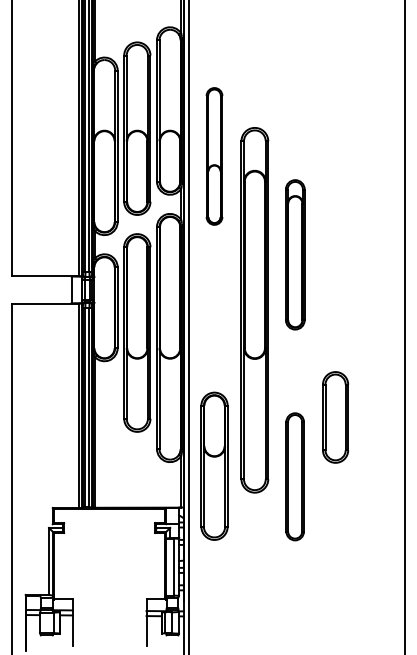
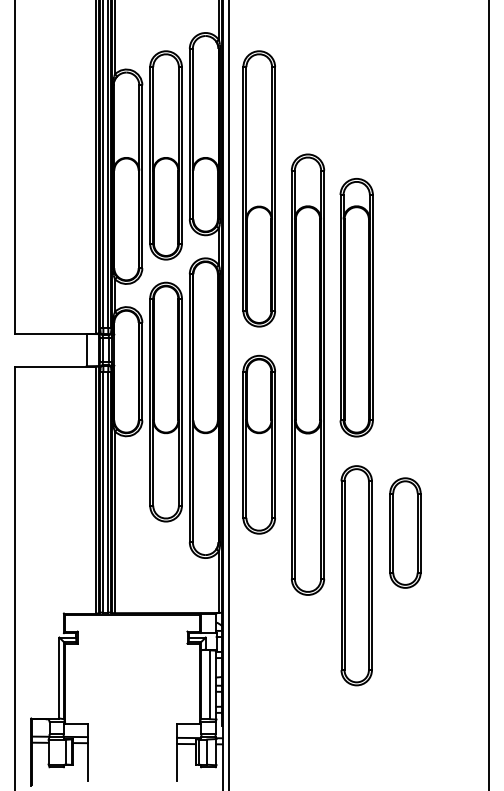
part: (214, 156) -> (259, 189), size x1.67
part: (295, 254) -> (357, 307), size x1.43
part: (335, 417) -> (405, 533), moved
part: (214, 465) -> (259, 443), moved
part: (294, 476) -> (355, 575), size x1.43

